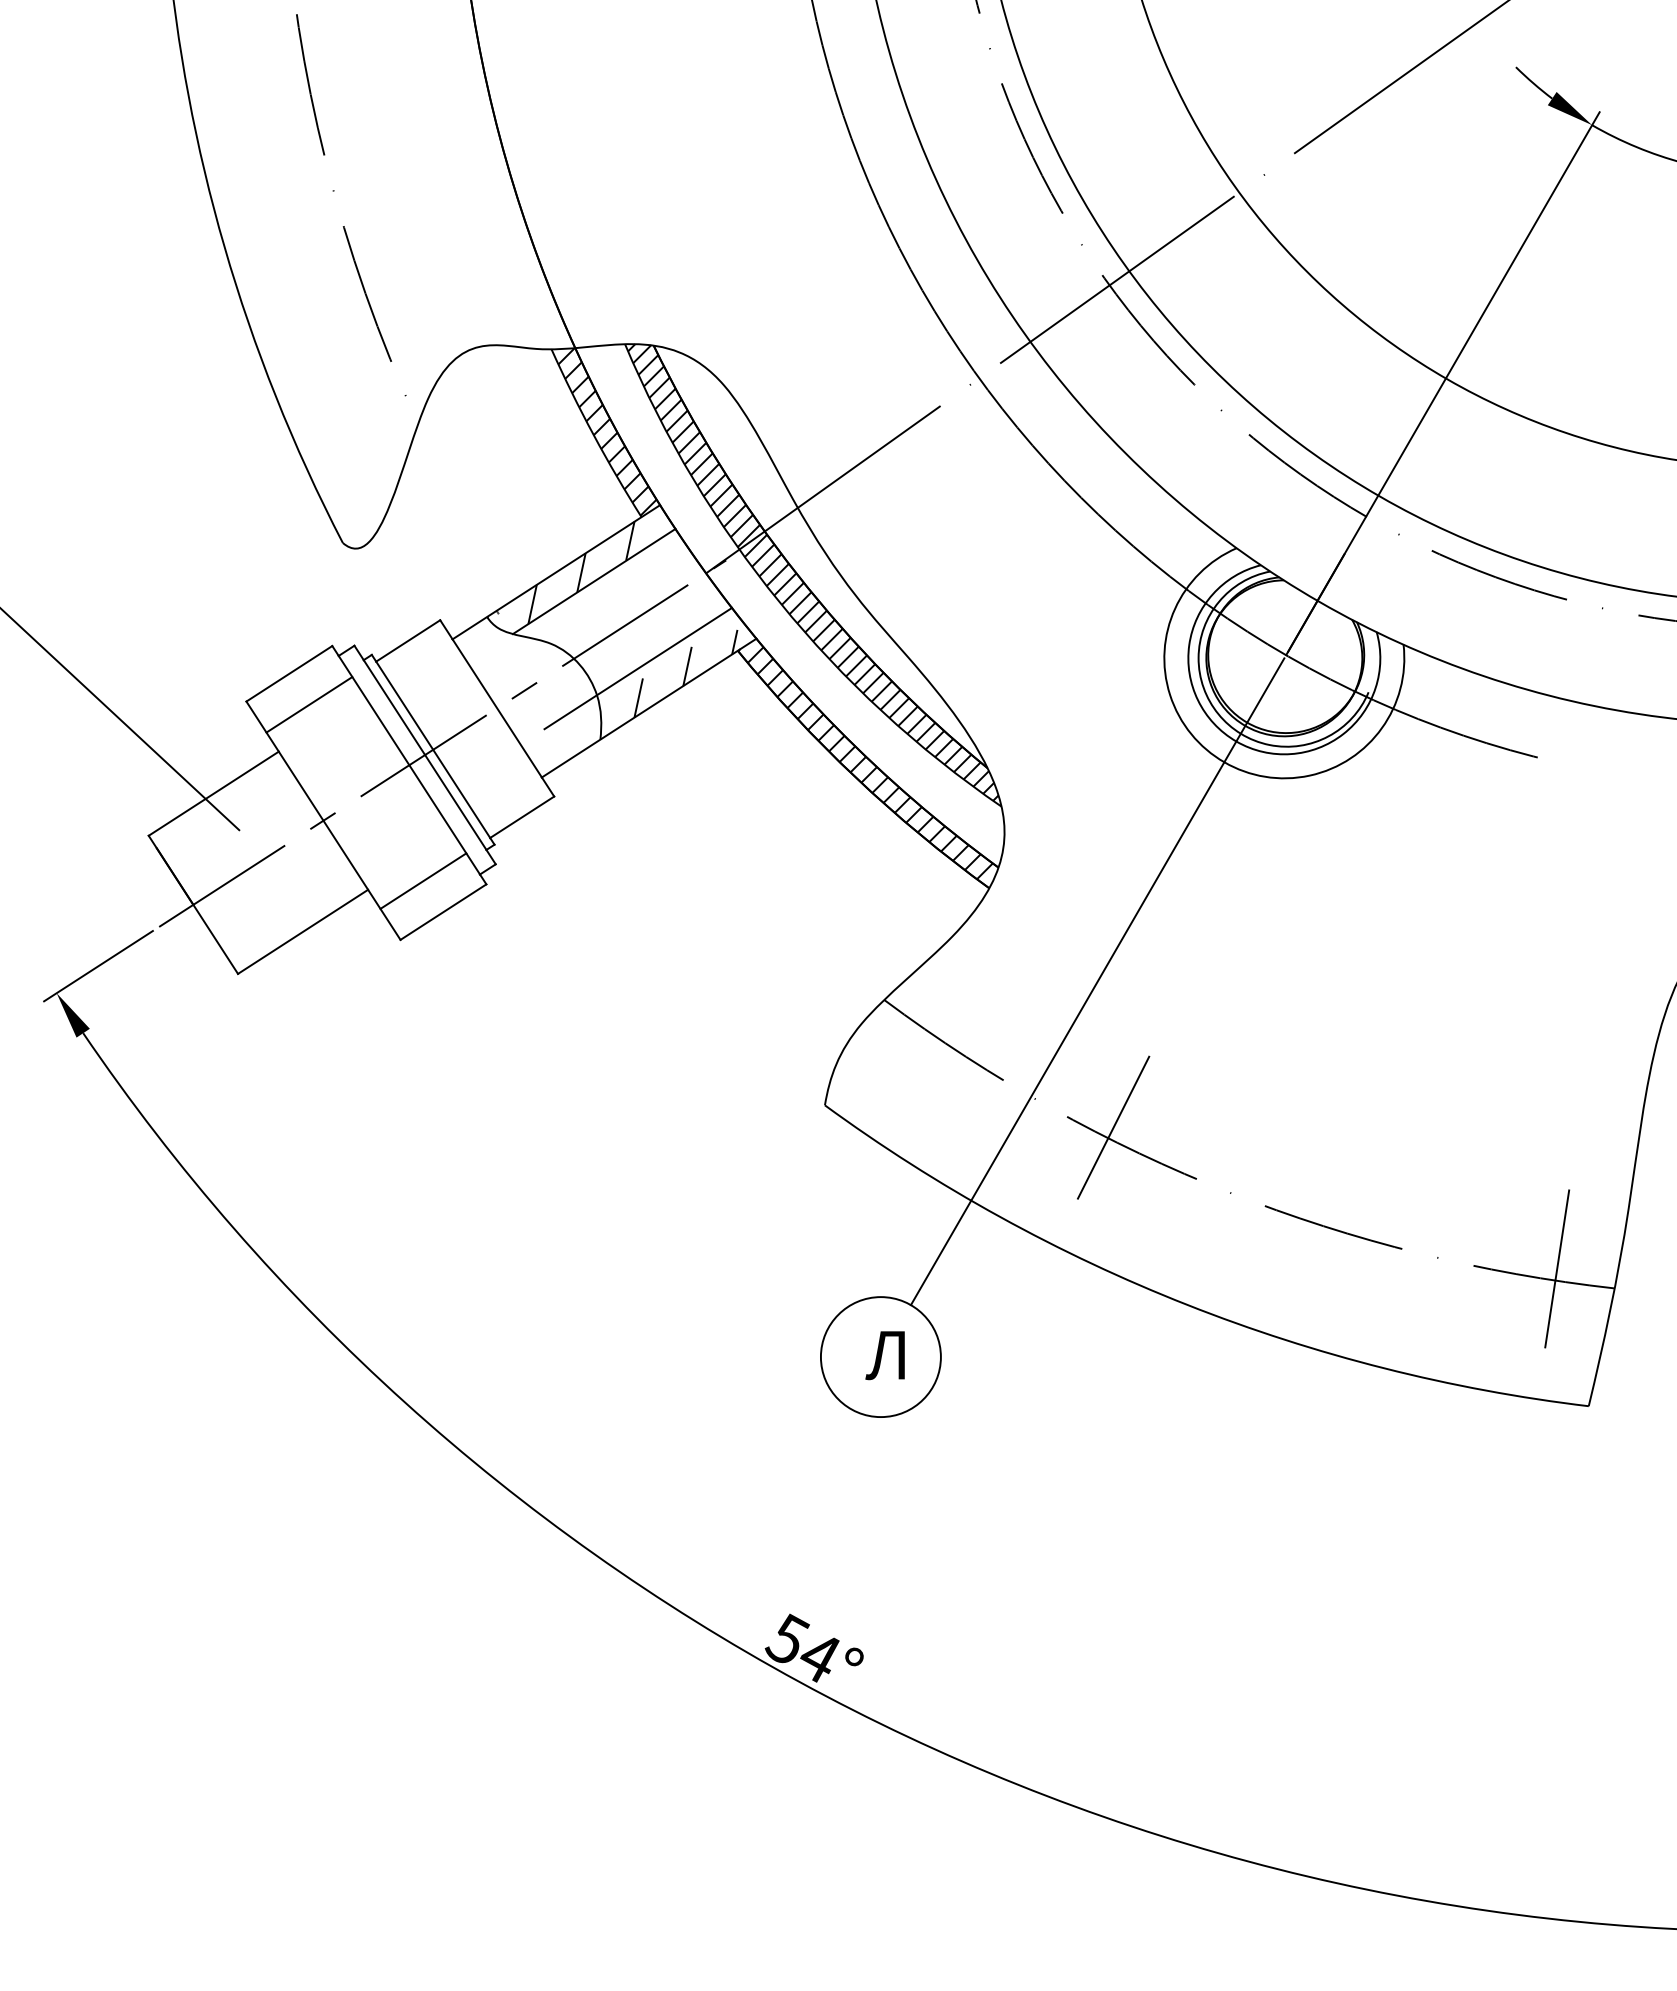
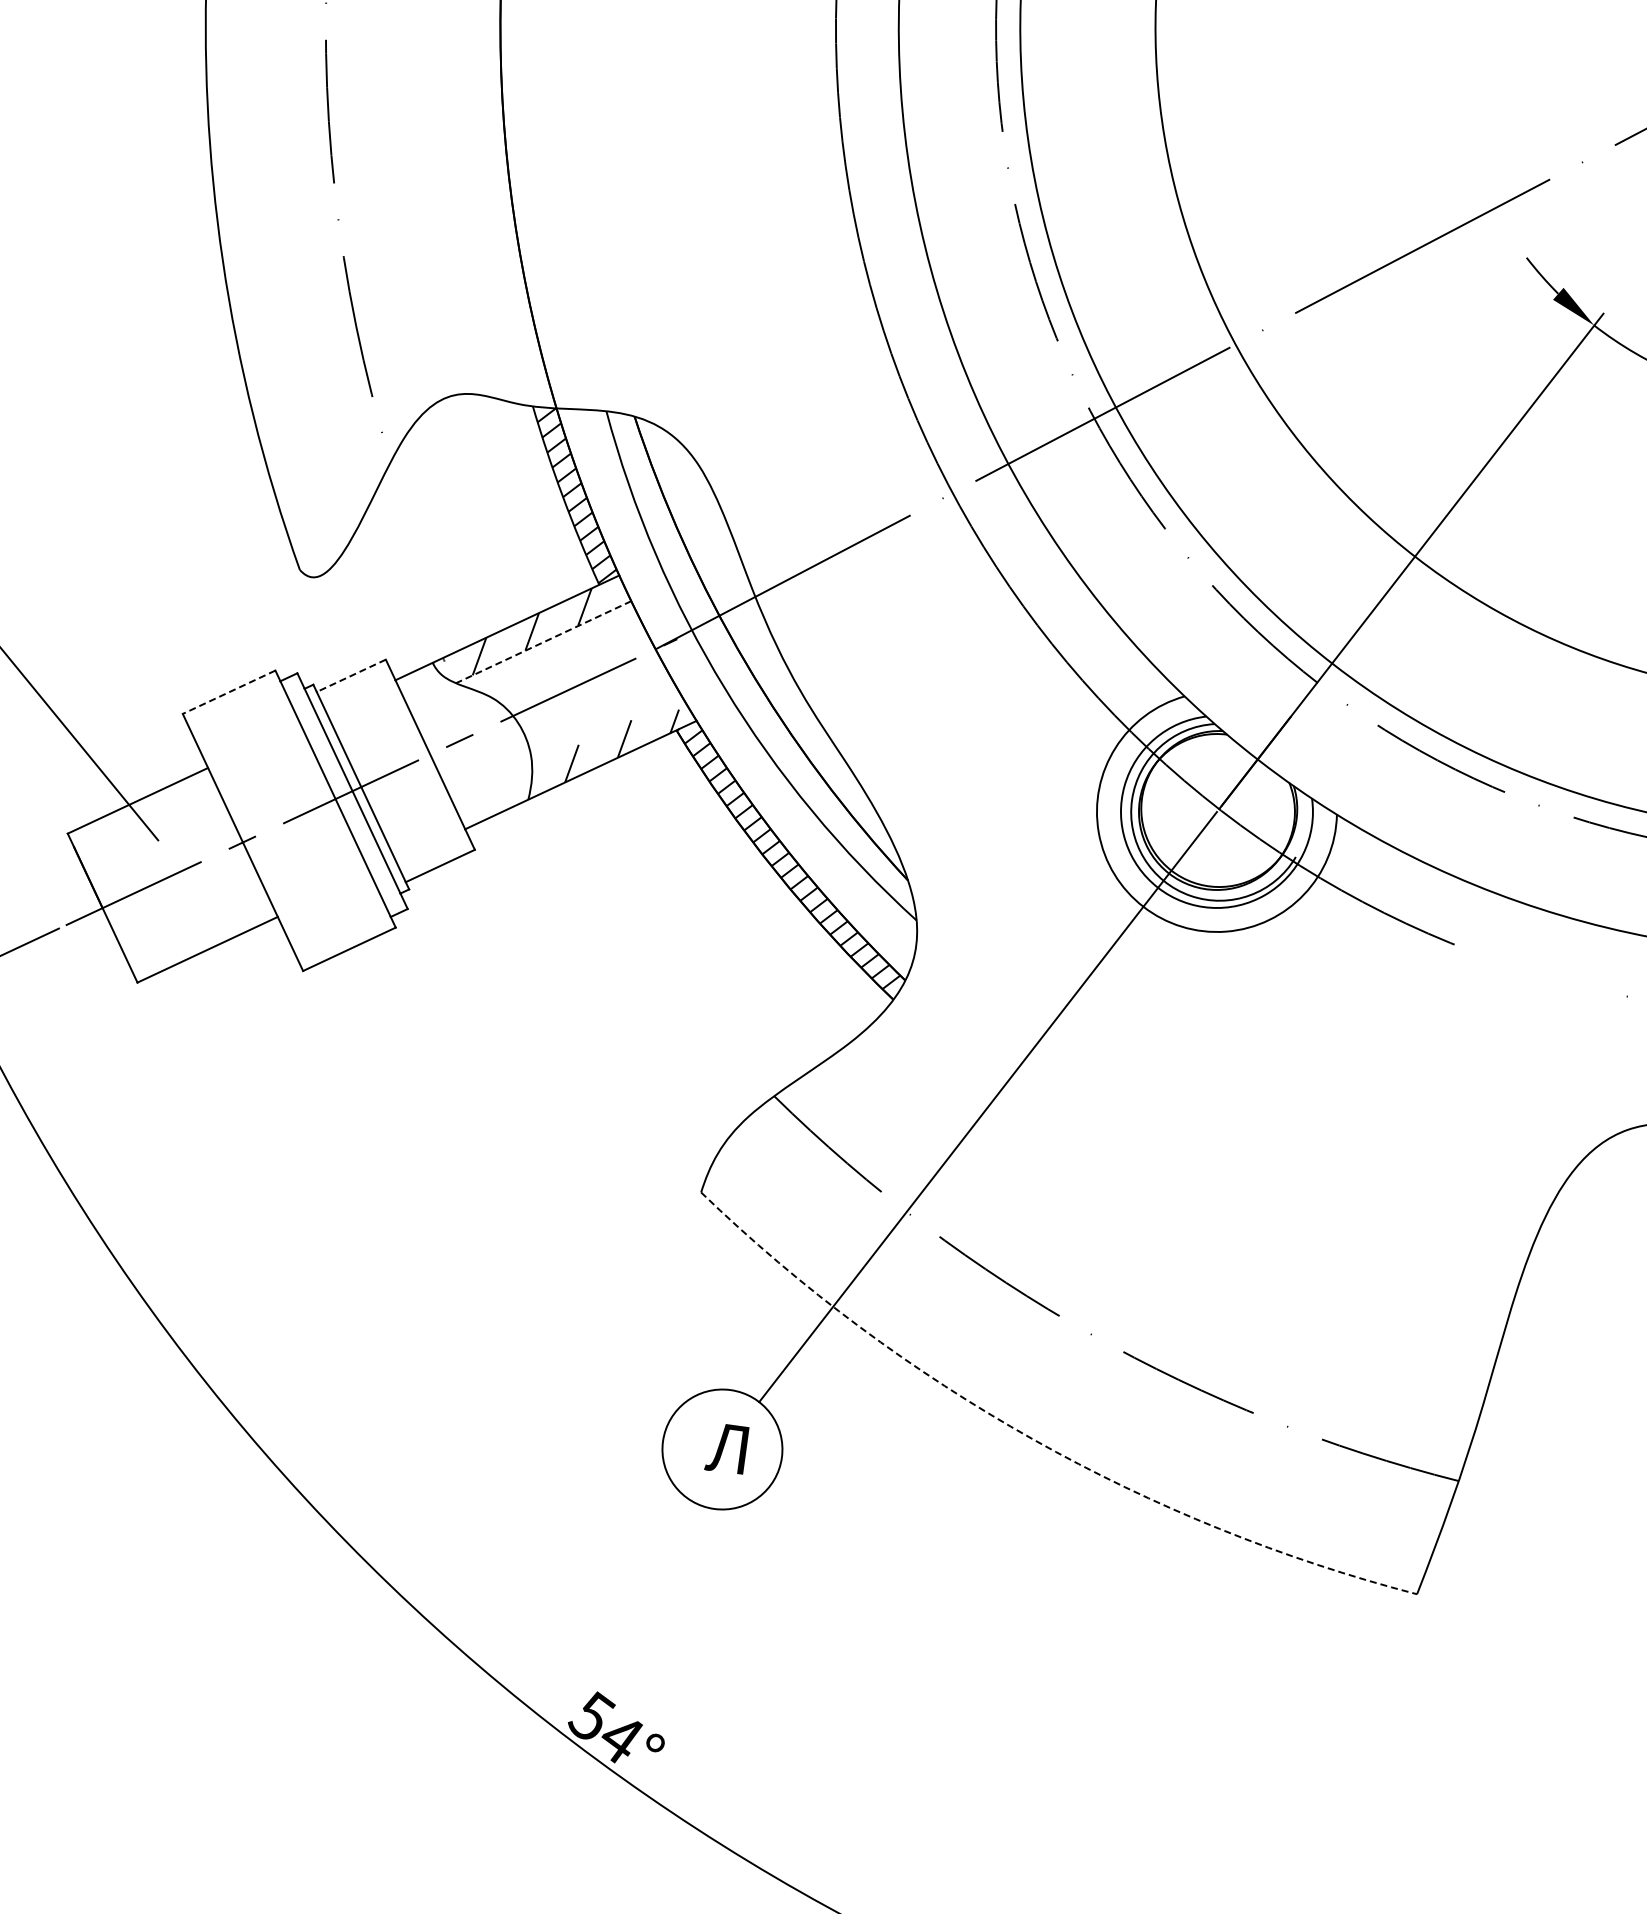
hatch: (813, 572) -> (762, 663), removed
line: (594, 581) -> (543, 642), solid -> dashed
line: (407, 641) -> (350, 676), solid -> dashed
line: (638, 668) -> (575, 734), removed
line: (288, 674) -> (228, 692), solid -> dashed
line: (309, 704) -> (244, 725), removed
line: (423, 880) -> (333, 915), removed
line: (1113, 1127) -> (984, 1253), removed
line: (1557, 1268) -> (1404, 1453), removed
arc: (1187, 1304) -> (1033, 1439), solid -> dashed

